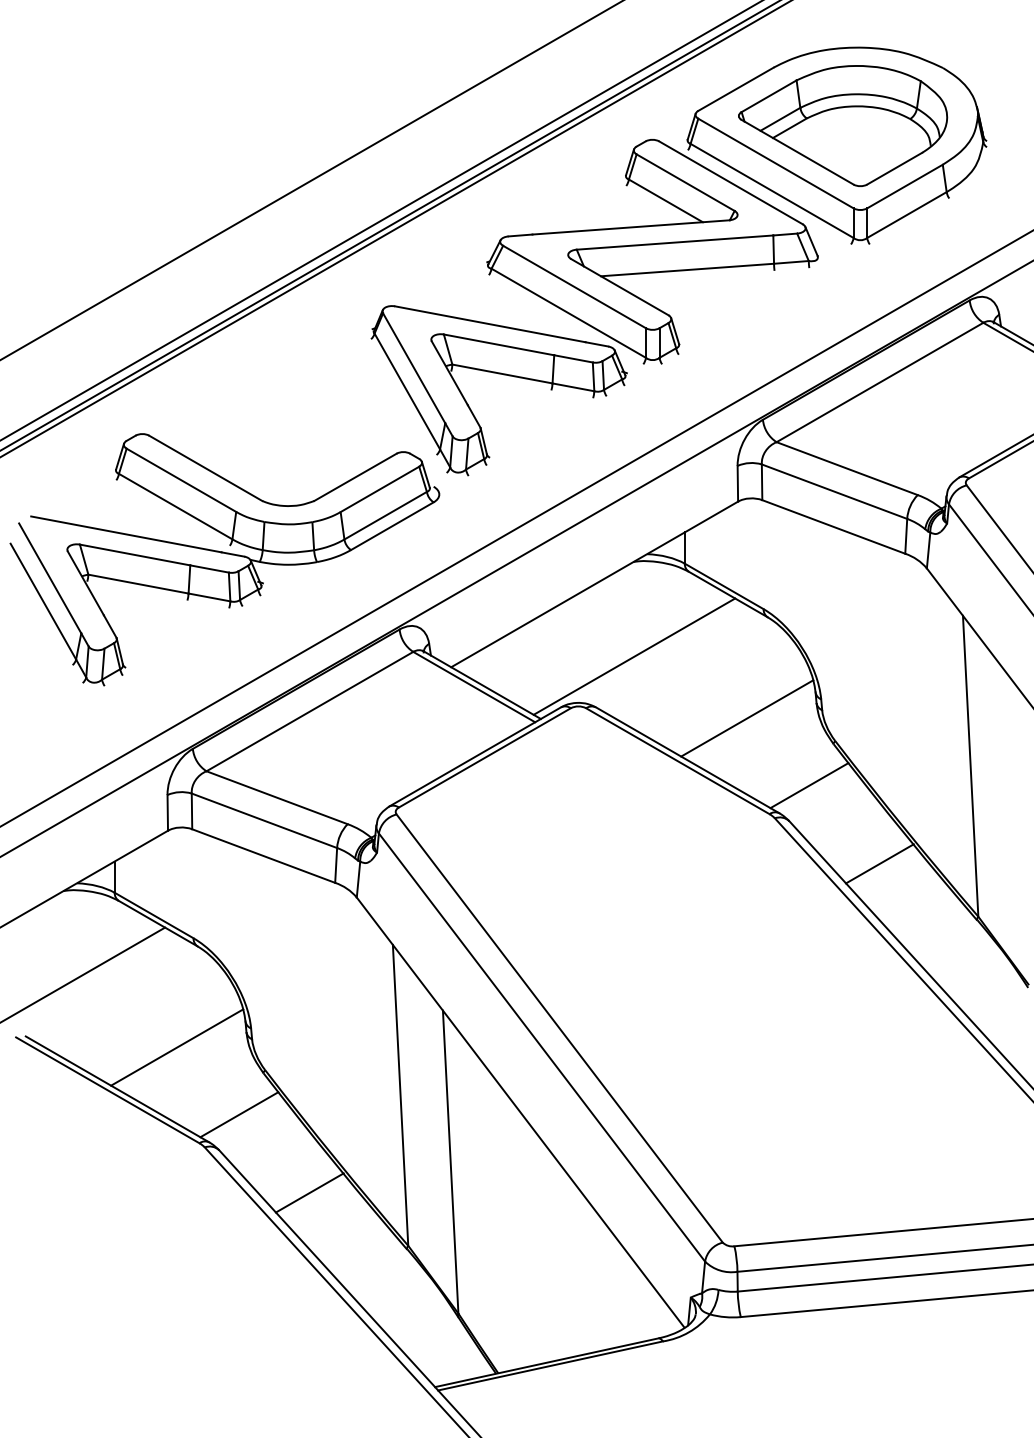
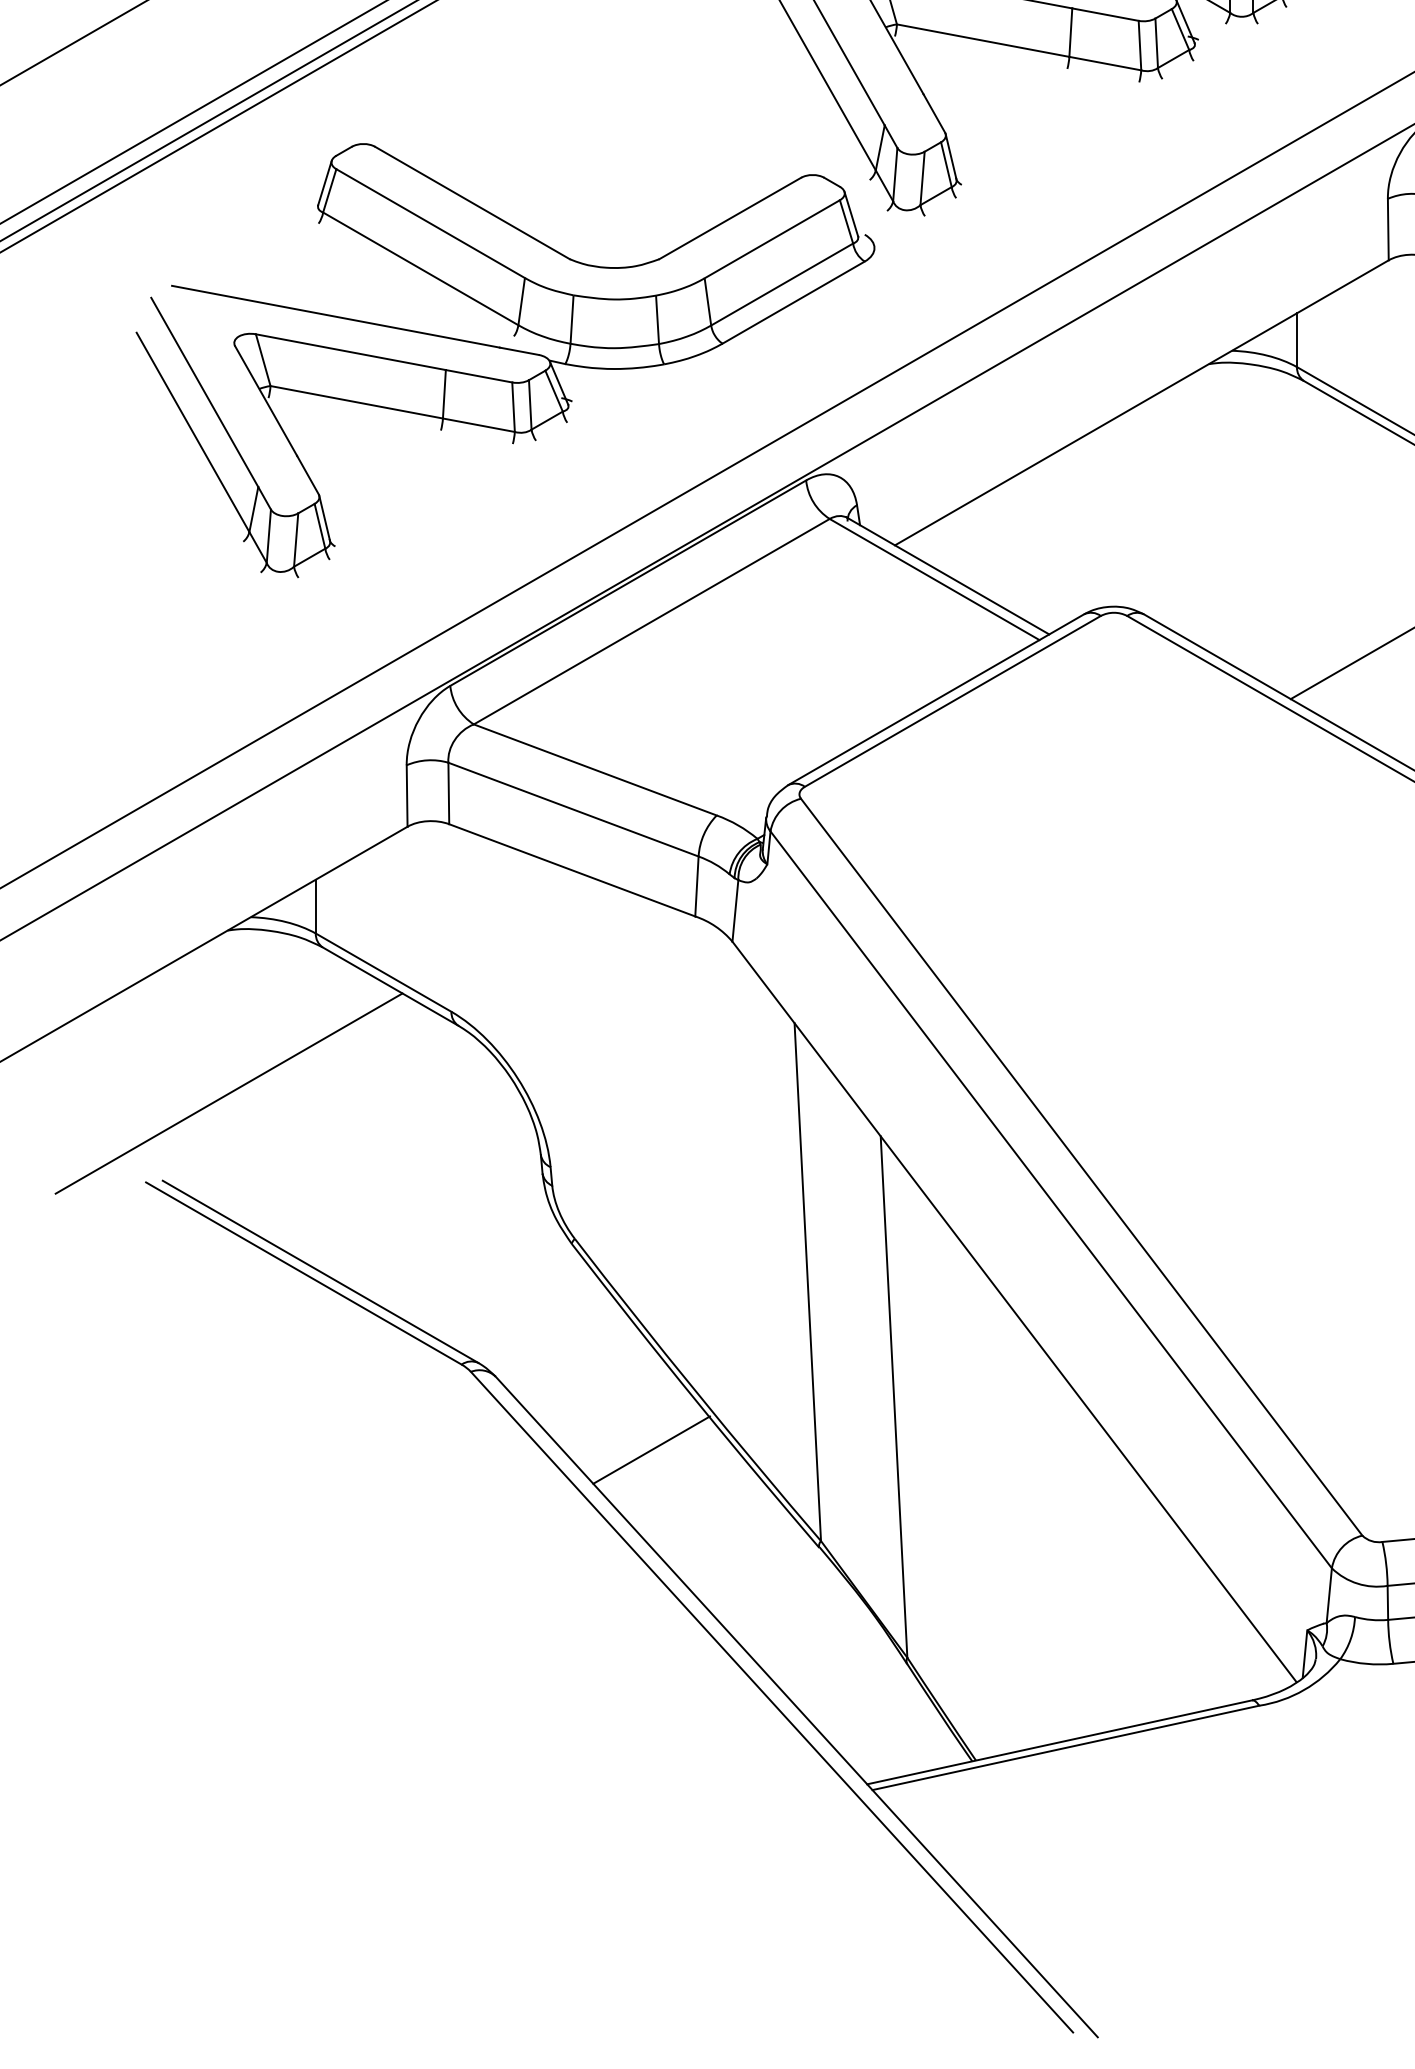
line: (634, 656) -> (1210, 526), removed
line: (177, 1047) -> (423, 1199), removed
line: (239, 1114) -> (530, 1315), removed

